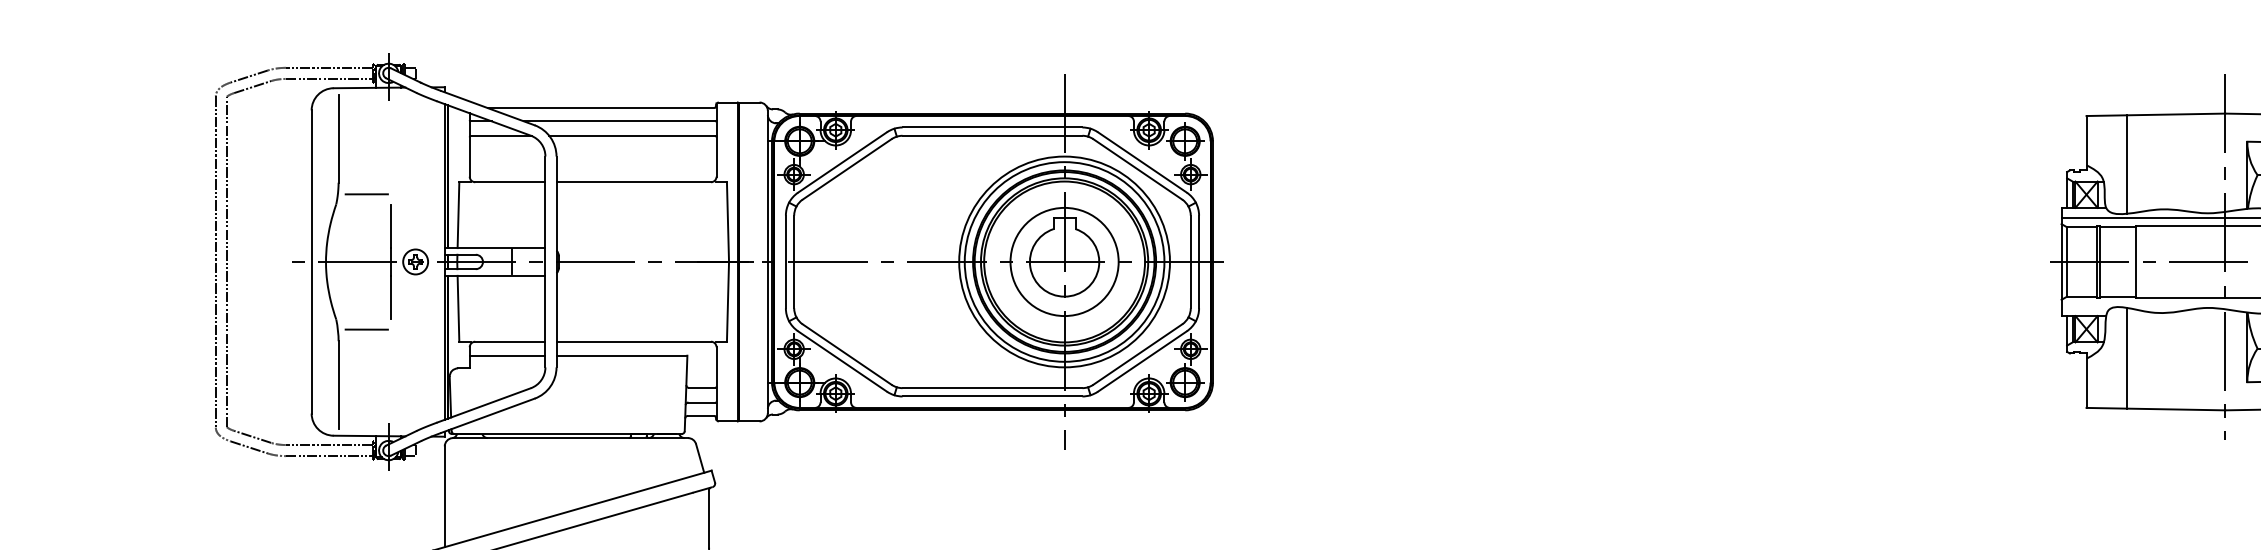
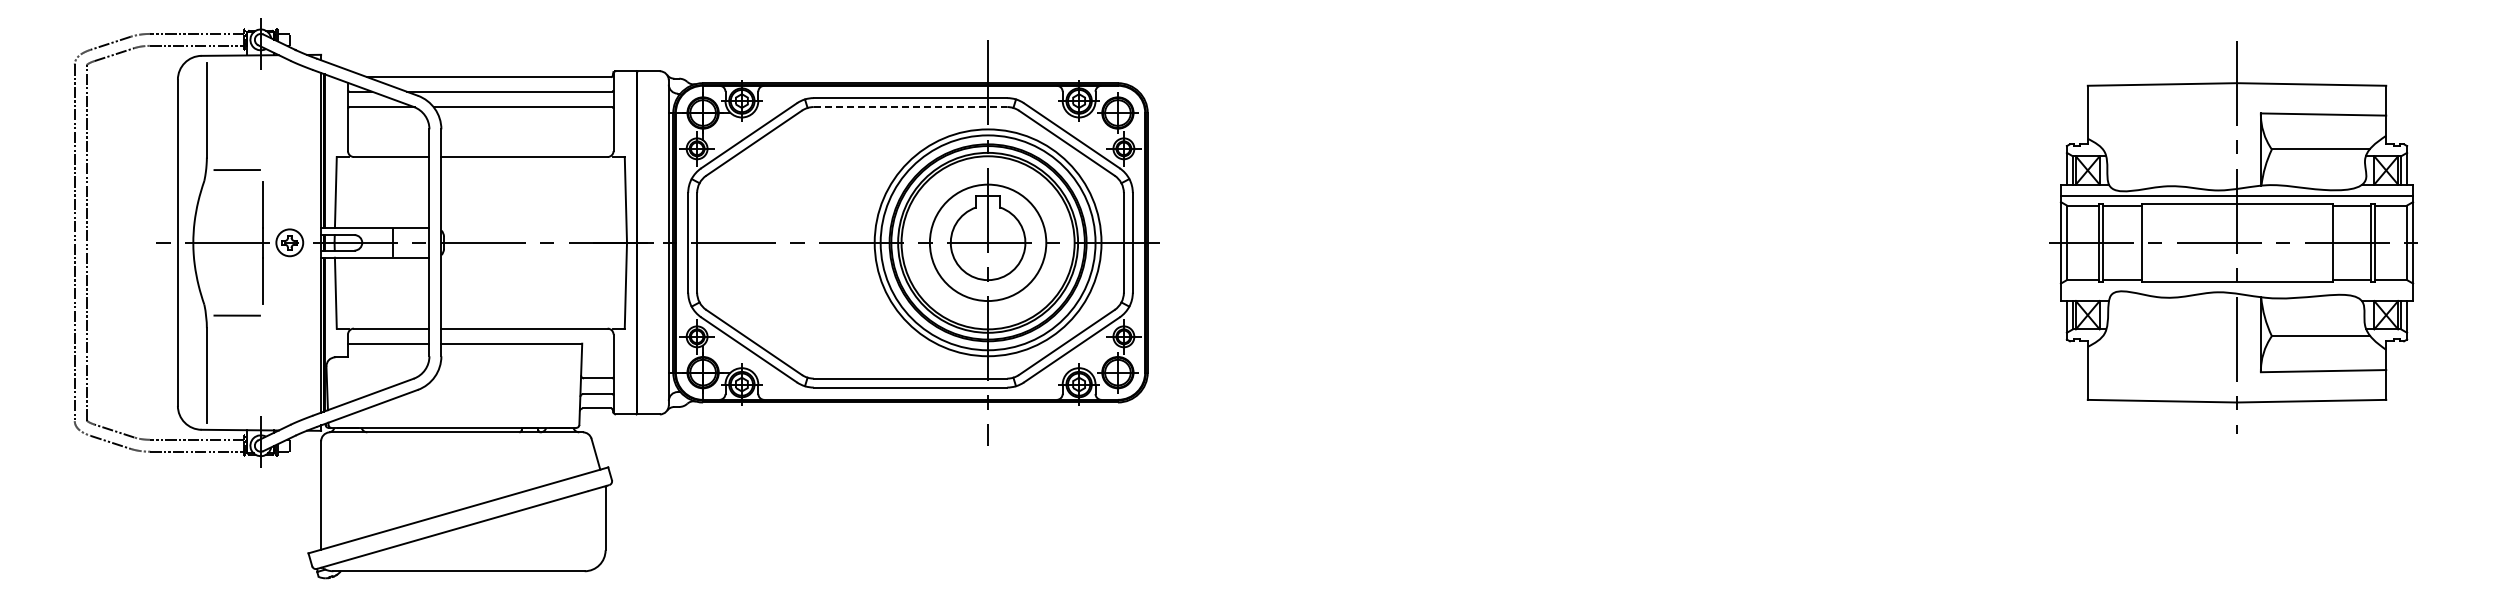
line: (992, 136) -> (910, 107), solid -> dashed
line: (2127, 165) -> (2131, 138), removed
line: (2127, 358) -> (2131, 346), removed

